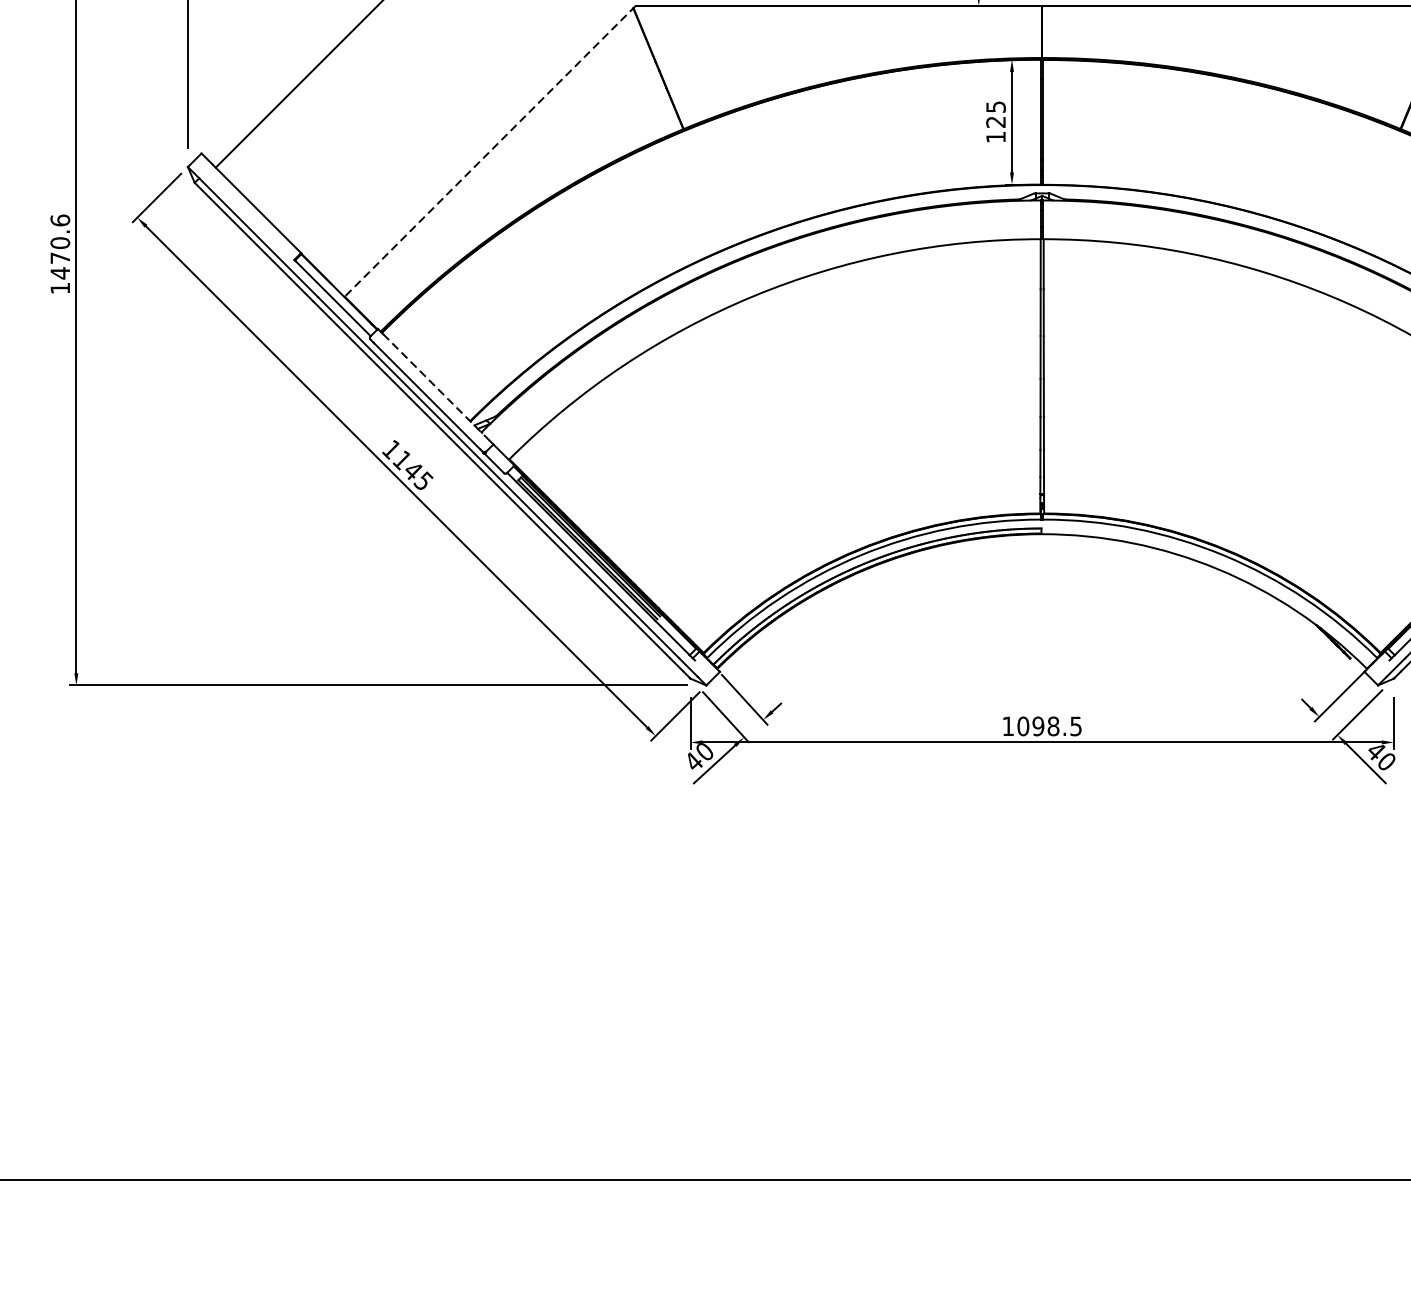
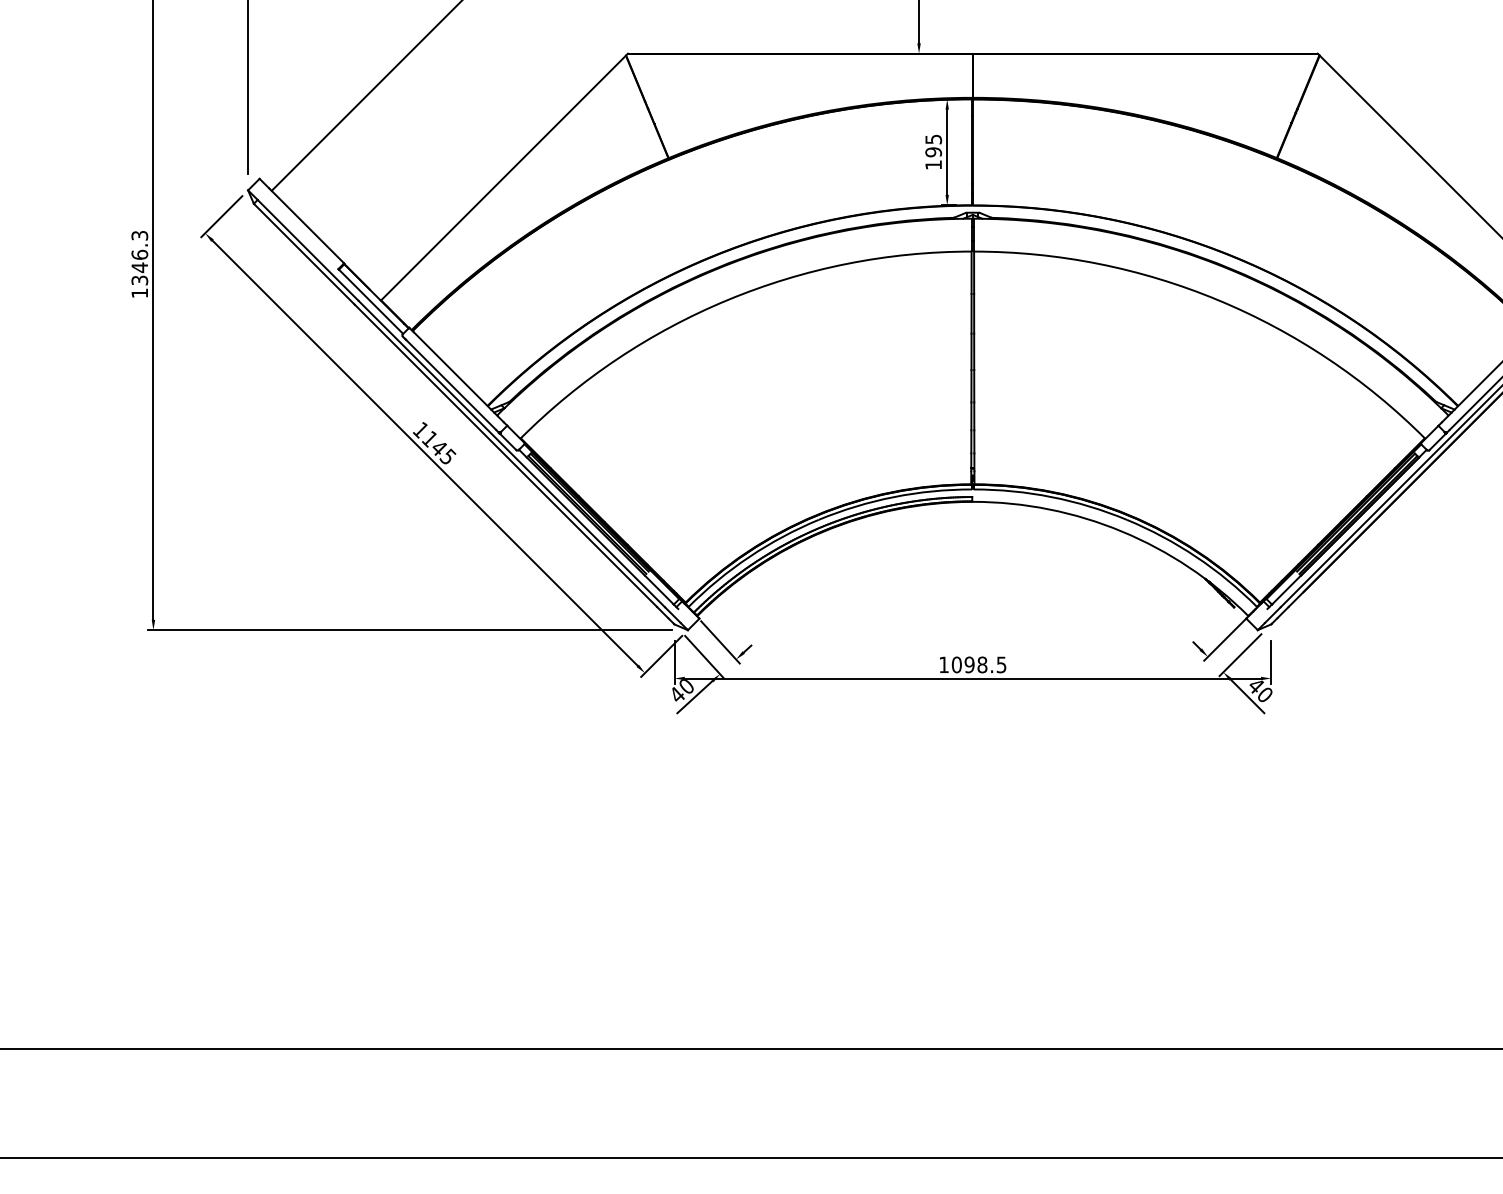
text: (995, 122) -> (933, 152), 125 -> 195
line: (490, 151) -> (504, 177), dashed -> solid
text: (59, 246) -> (139, 257), 1470.6 -> 1346.3
line: (435, 387) -> (458, 377), dashed -> solid

